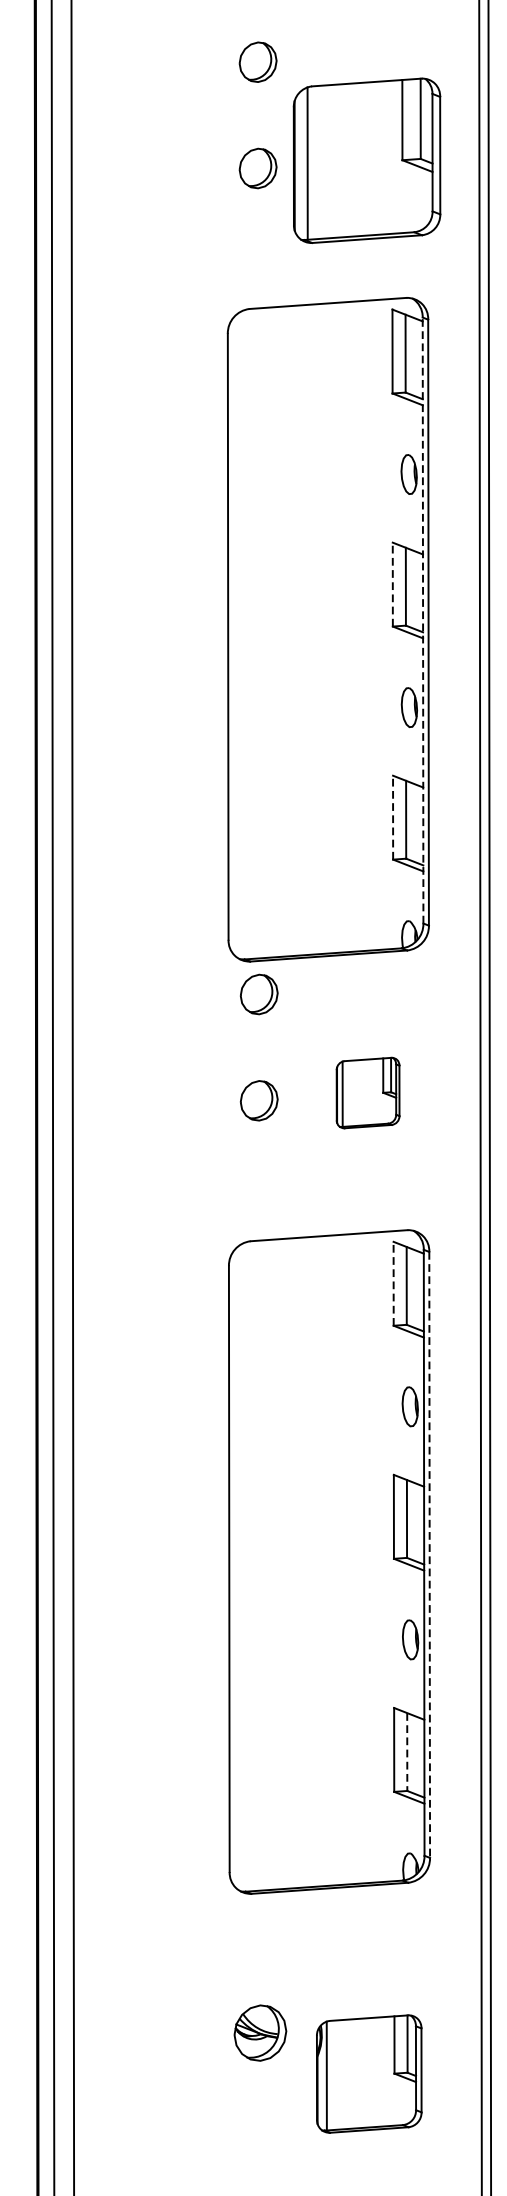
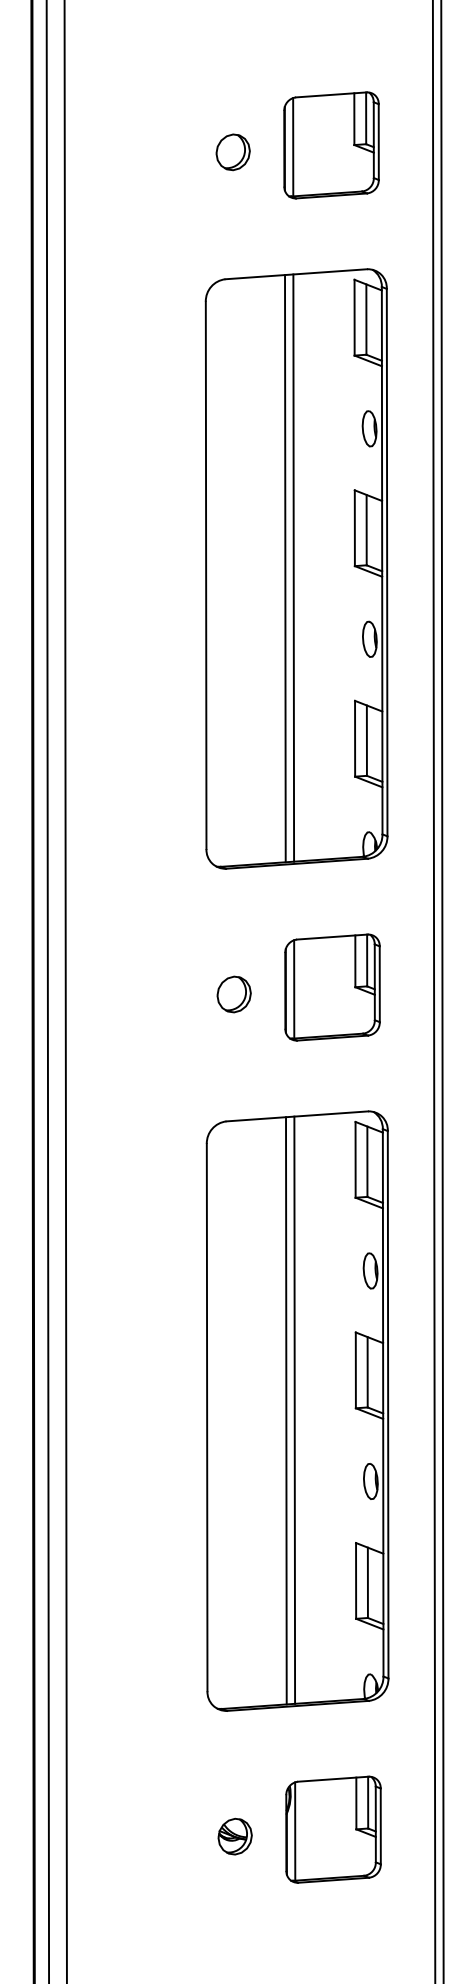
part: (257, 62) -> (232, 56), removed
part: (366, 160) -> (331, 145), size x0.71
line: (392, 584) -> (354, 528), dashed -> solid
line: (423, 620) -> (382, 560), dashed -> solid
line: (324, 628) -> (293, 567), added
line: (316, 629) -> (285, 568), added
line: (393, 817) -> (355, 738), dashed -> solid
part: (258, 994) -> (233, 898), removed
part: (368, 1093) -> (332, 987), size x1.67
line: (393, 1283) -> (355, 1159), dashed -> solid
line: (430, 1554) -> (388, 1404), dashed -> solid
line: (326, 1560) -> (294, 1409), added
line: (317, 1561) -> (286, 1410), added
line: (406, 1752) -> (367, 1583), dashed -> solid
part: (259, 2032) -> (234, 1836), size x0.71
part: (369, 2073) -> (333, 1829), moved

